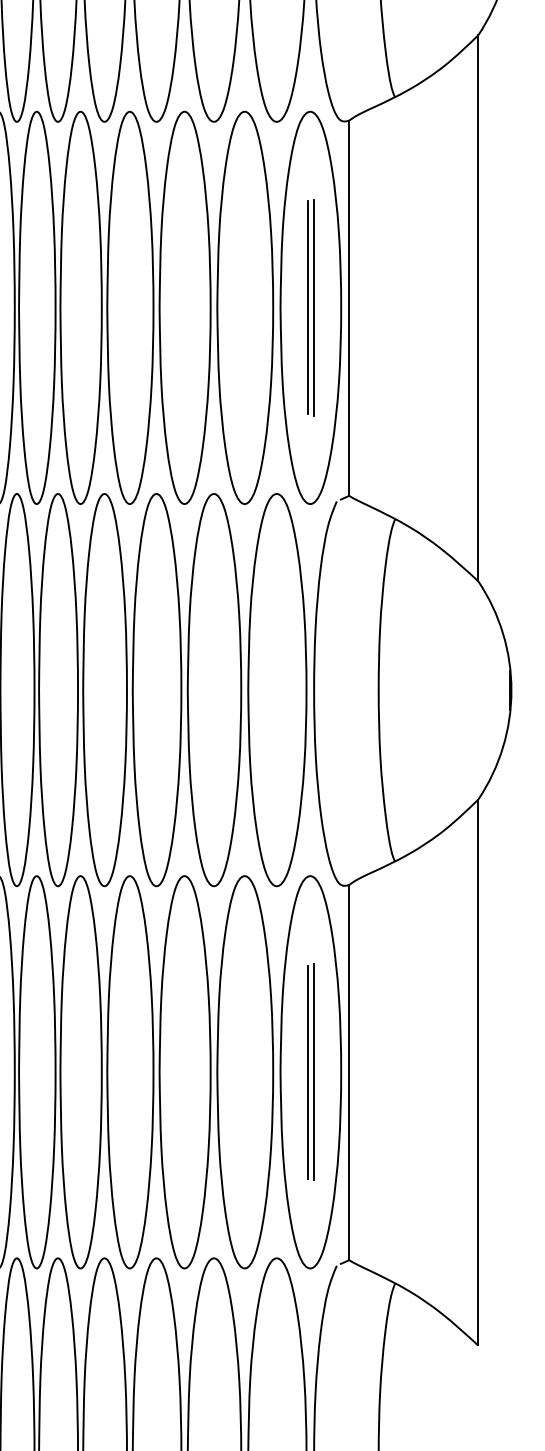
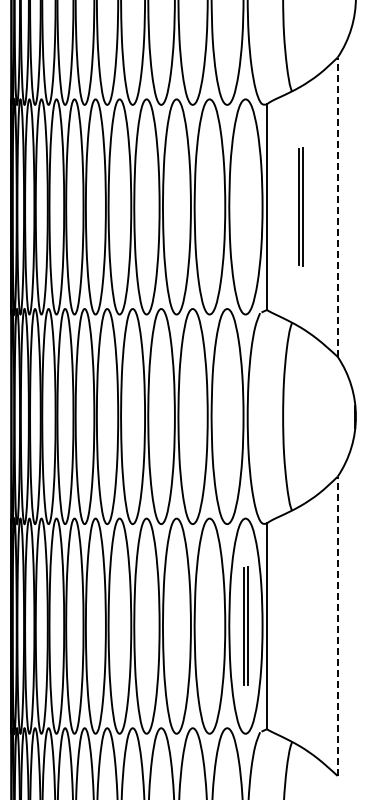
part: (310, 307) -> (300, 206), moved
line: (477, 308) -> (337, 207), solid -> dashed
line: (477, 1072) -> (337, 626), solid -> dashed

